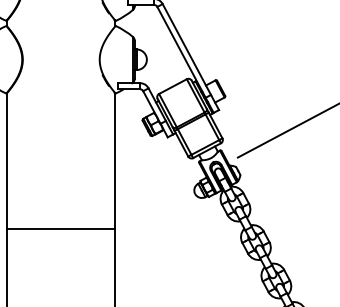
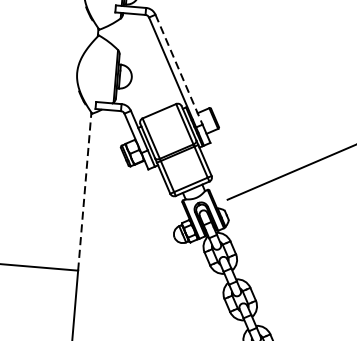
line: (187, 49) -> (179, 69), solid -> dashed
line: (114, 160) -> (84, 191), solid -> dashed

